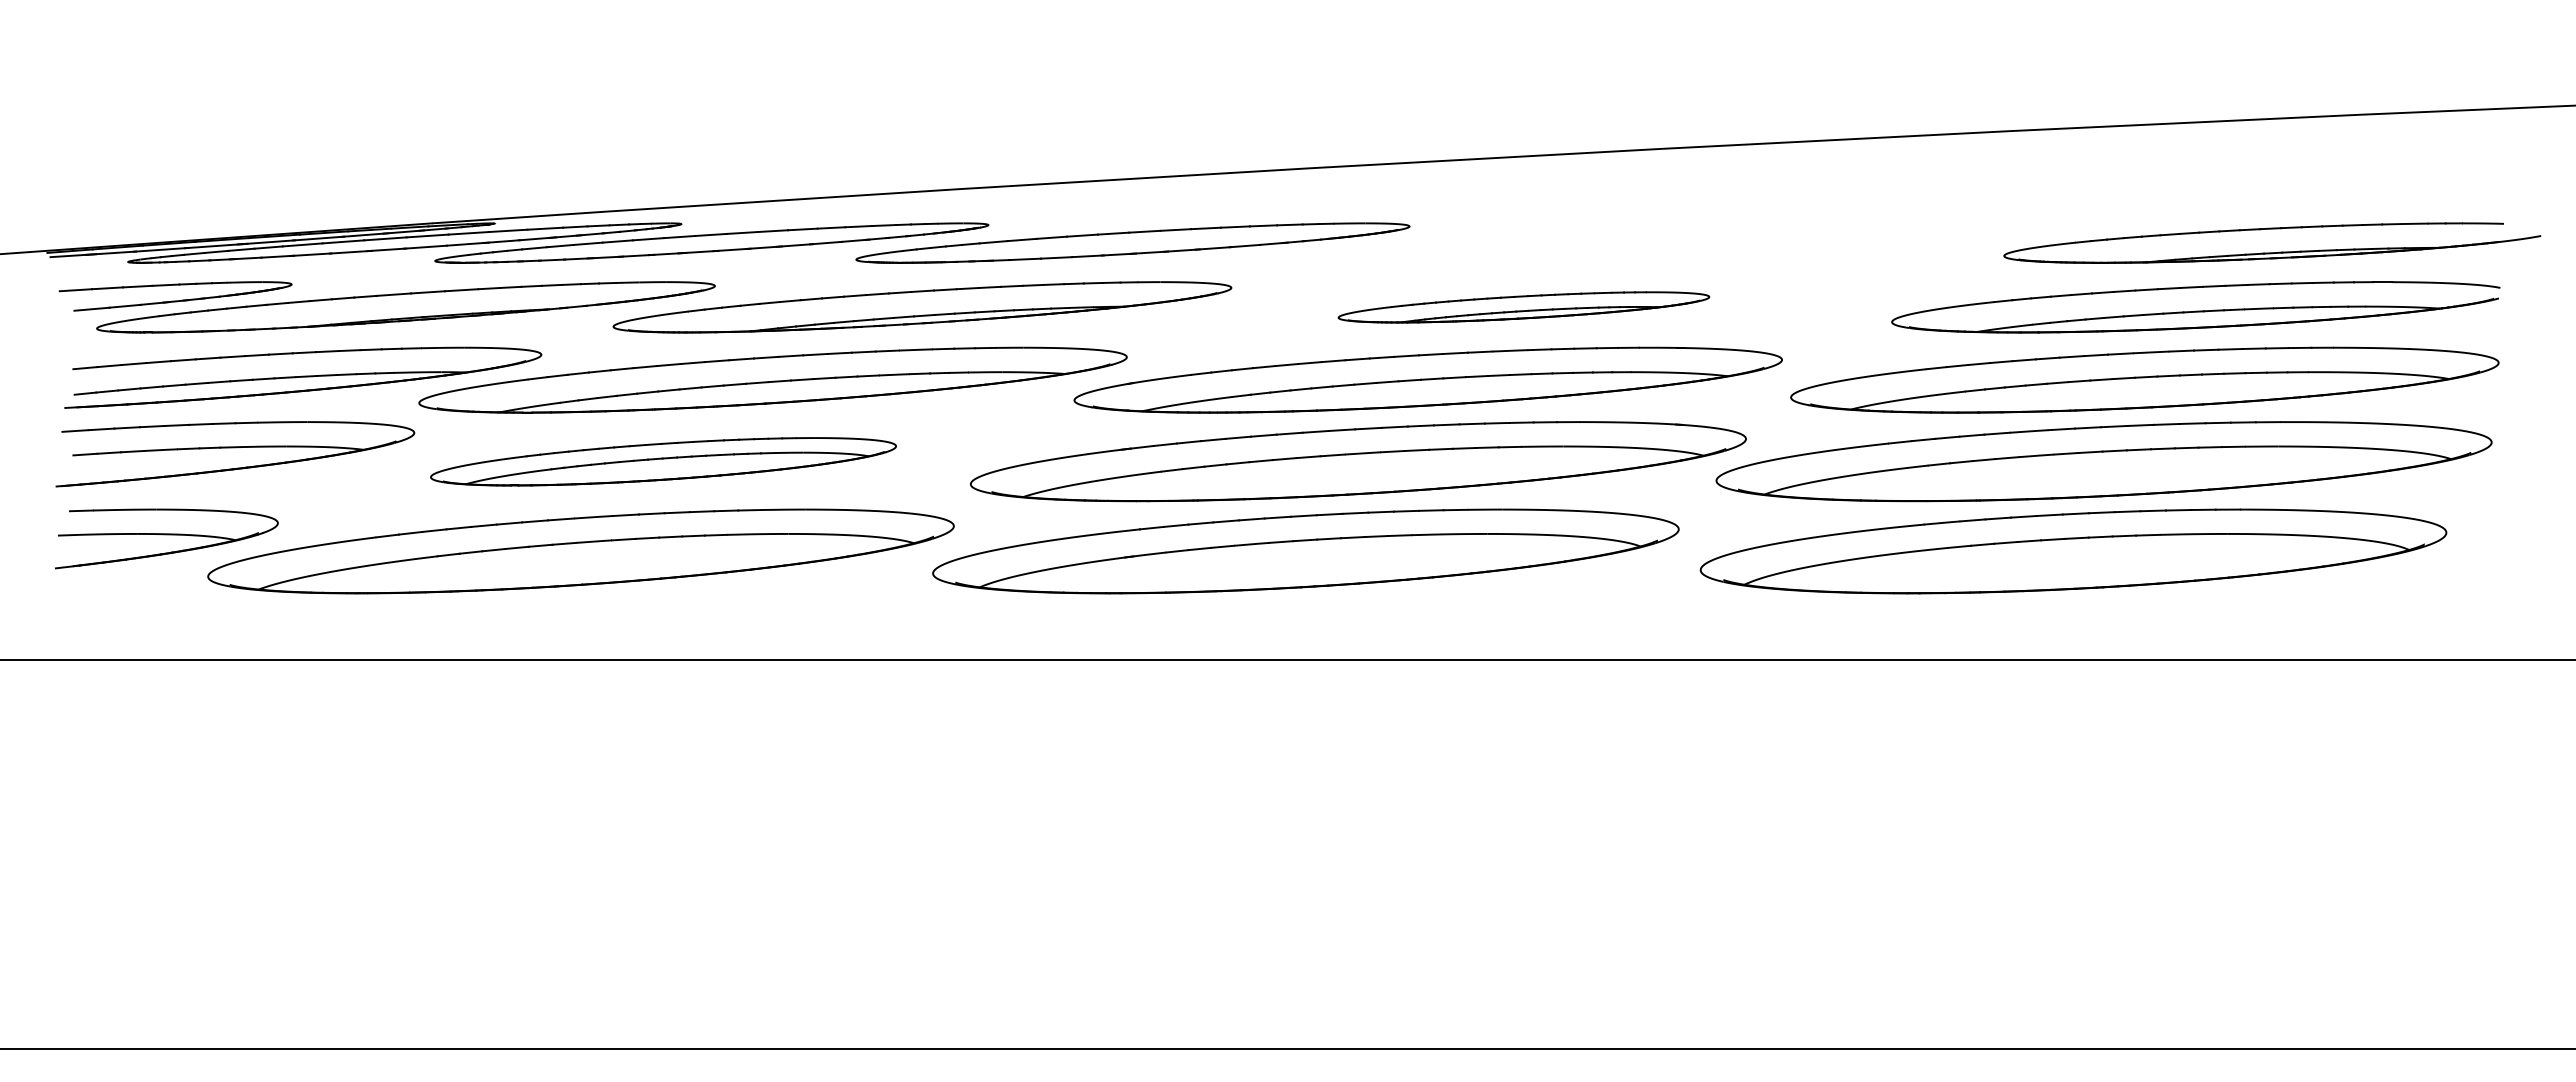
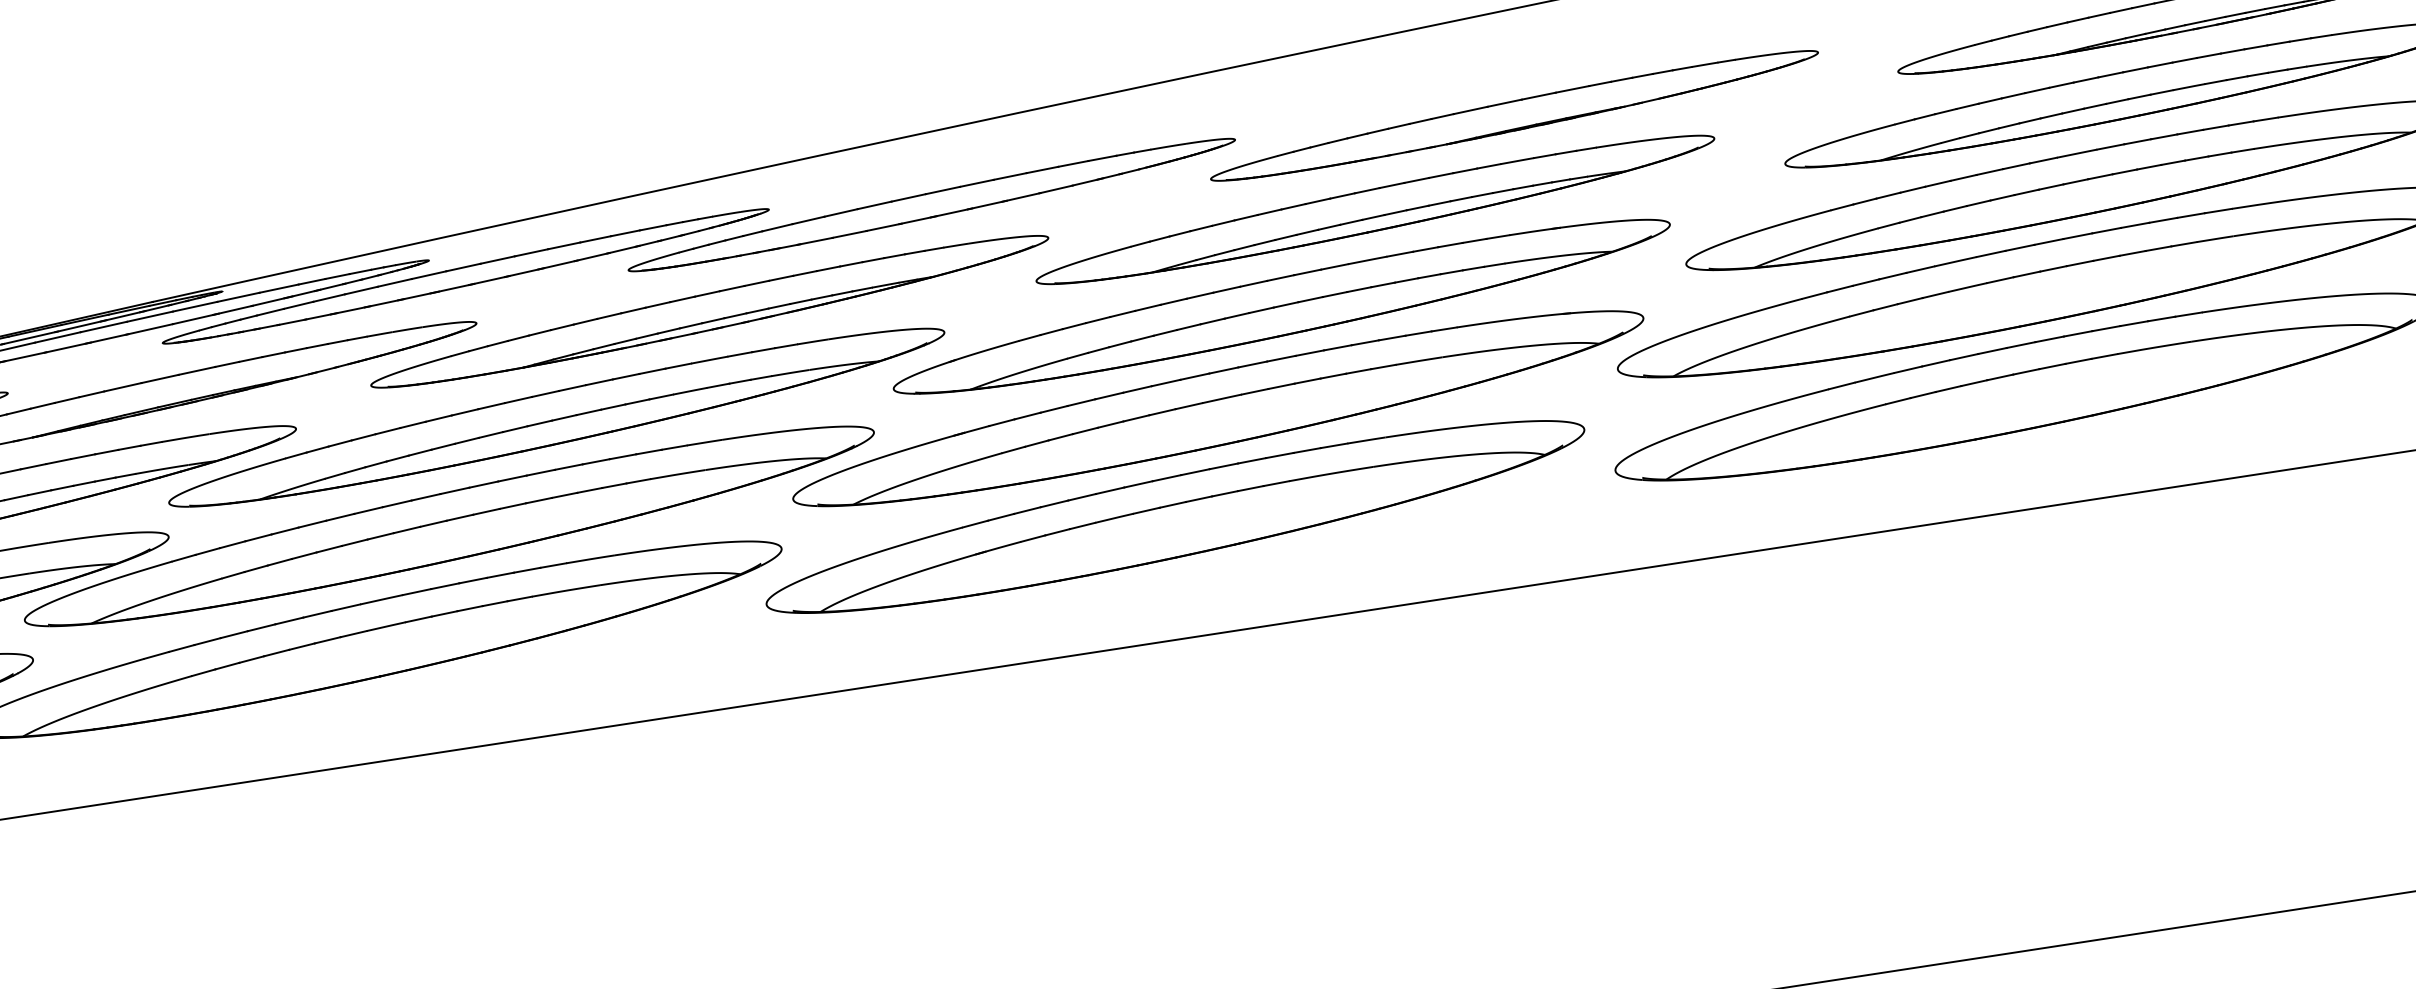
part: (1659, 242) -> (1514, 115), added
part: (1523, 307) -> (1374, 210), size x1.67
part: (663, 461) -> (449, 526), size x1.67

